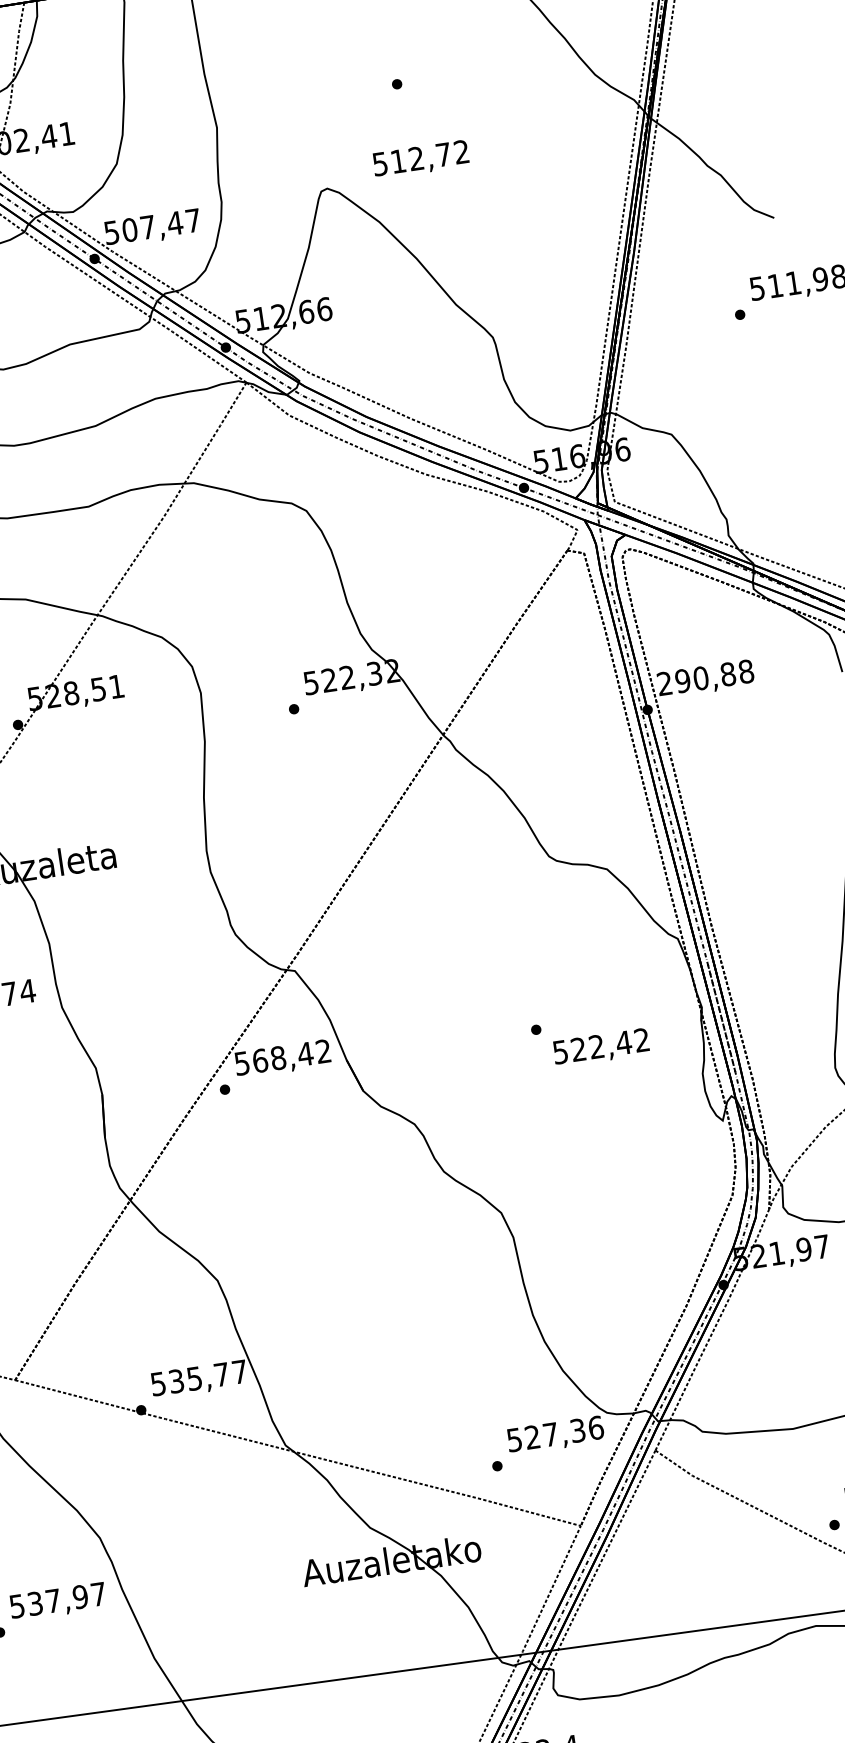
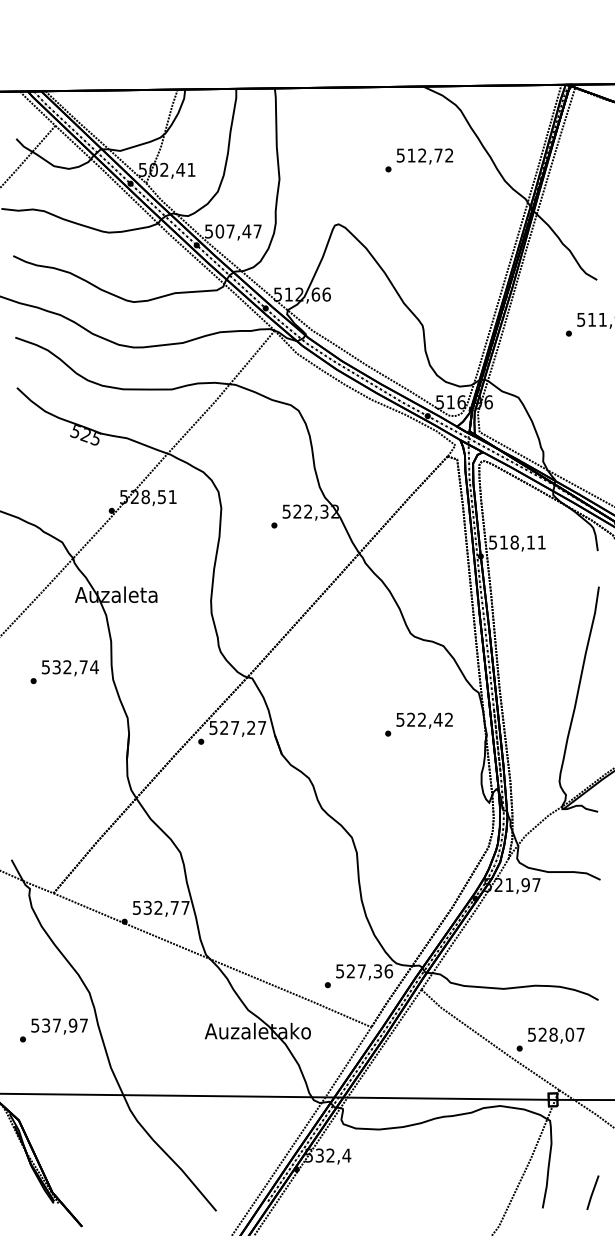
text: (420, 159) -> (424, 156), moved
text: (705, 677) -> (517, 542), 290,88 -> 518,11
text: (601, 1047) -> (424, 720), moved
text: (292, 1055) -> (243, 727), 568,42 -> 527,27
text: (194, 1377) -> (158, 907), 535,77 -> 532,77

